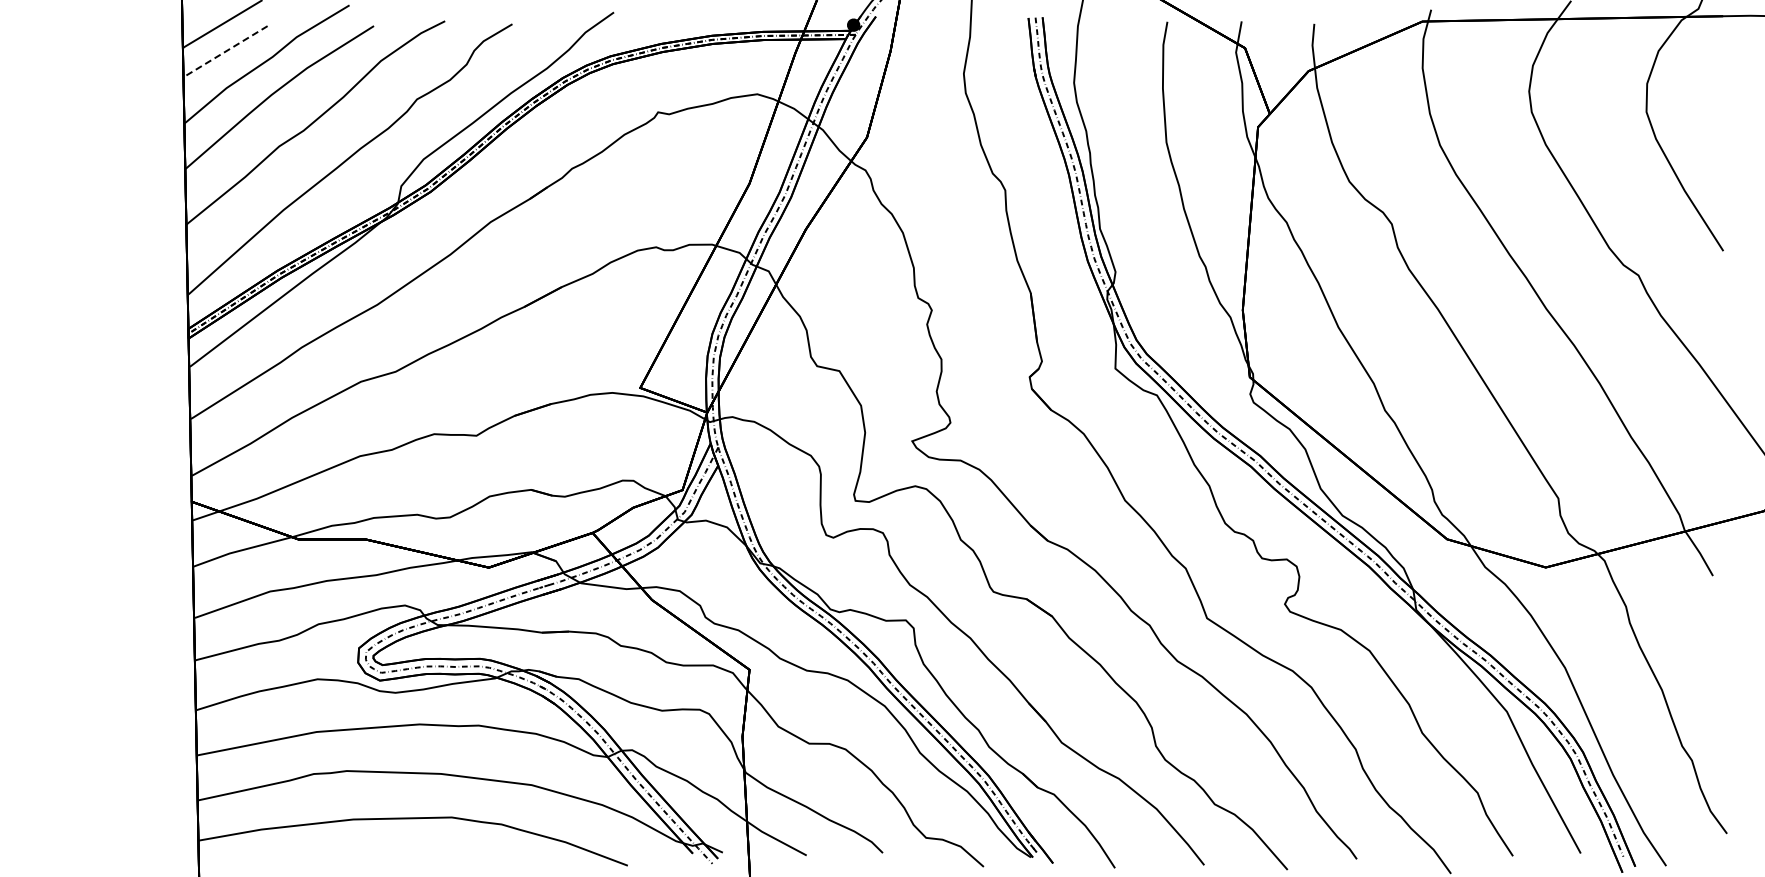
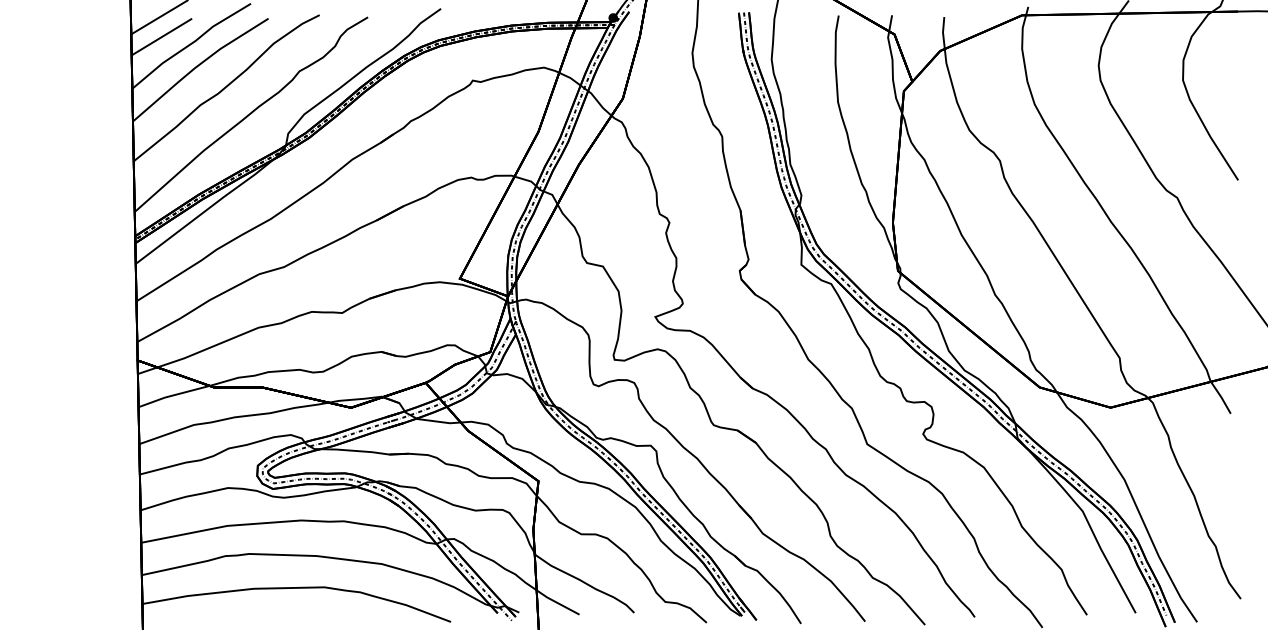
line: (224, 52) -> (161, 37), dashed -> solid

